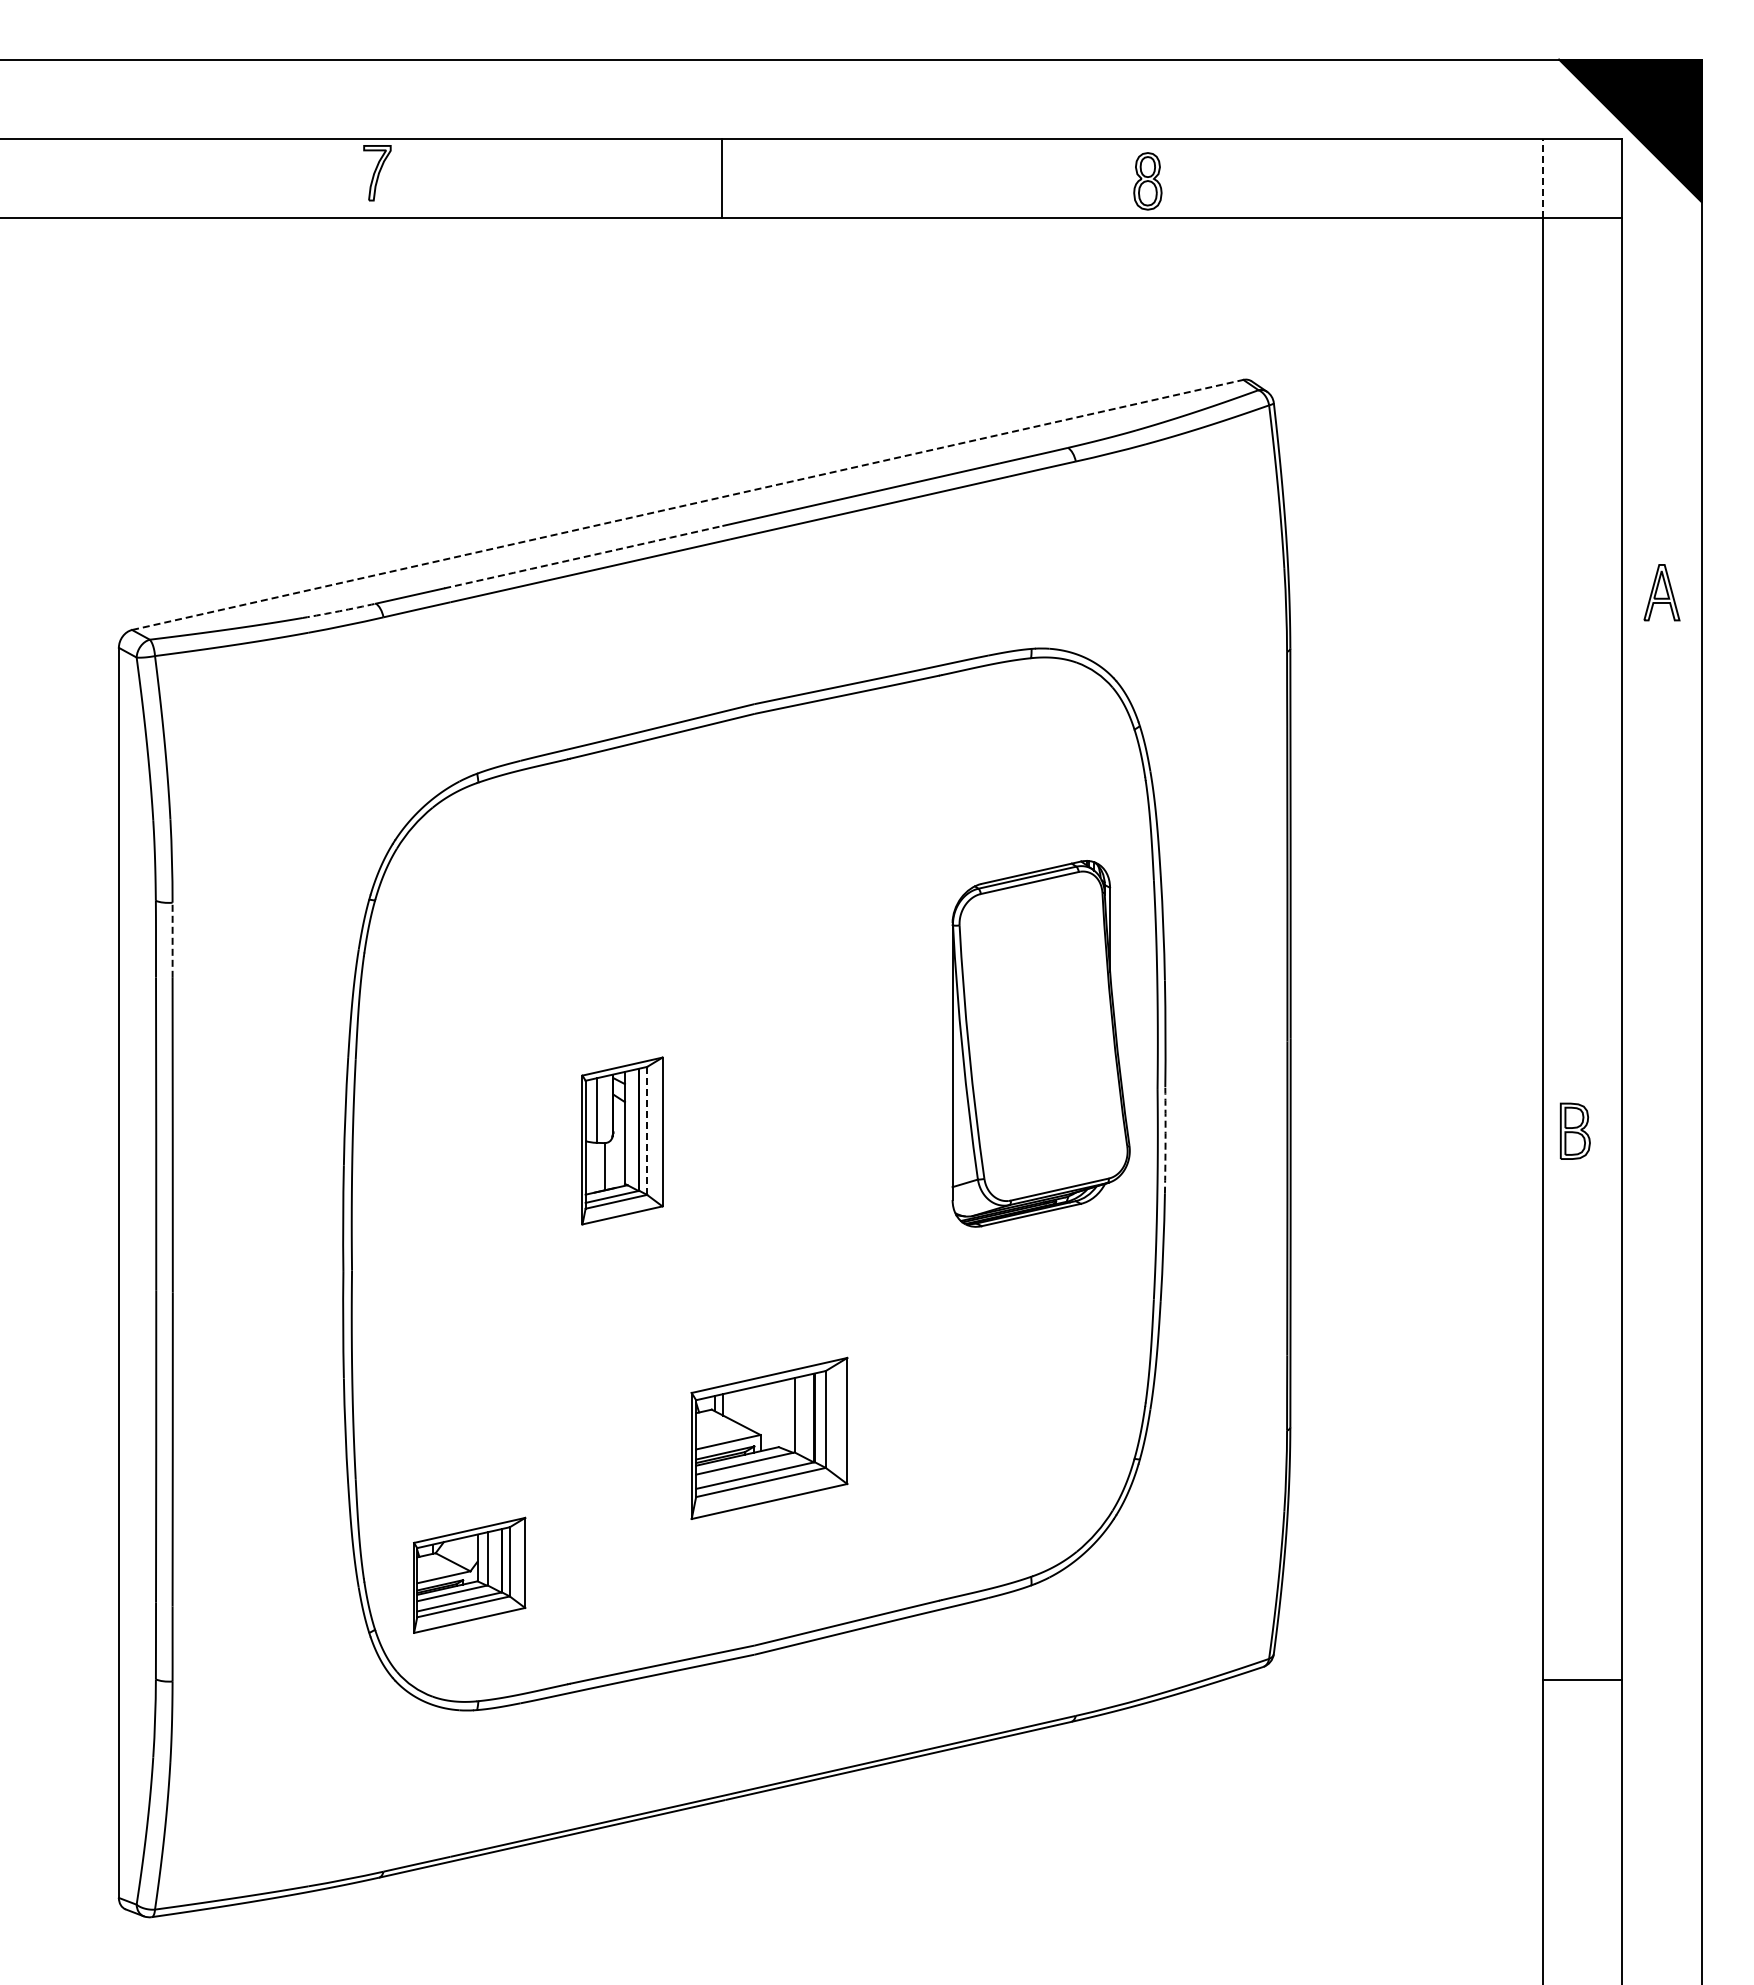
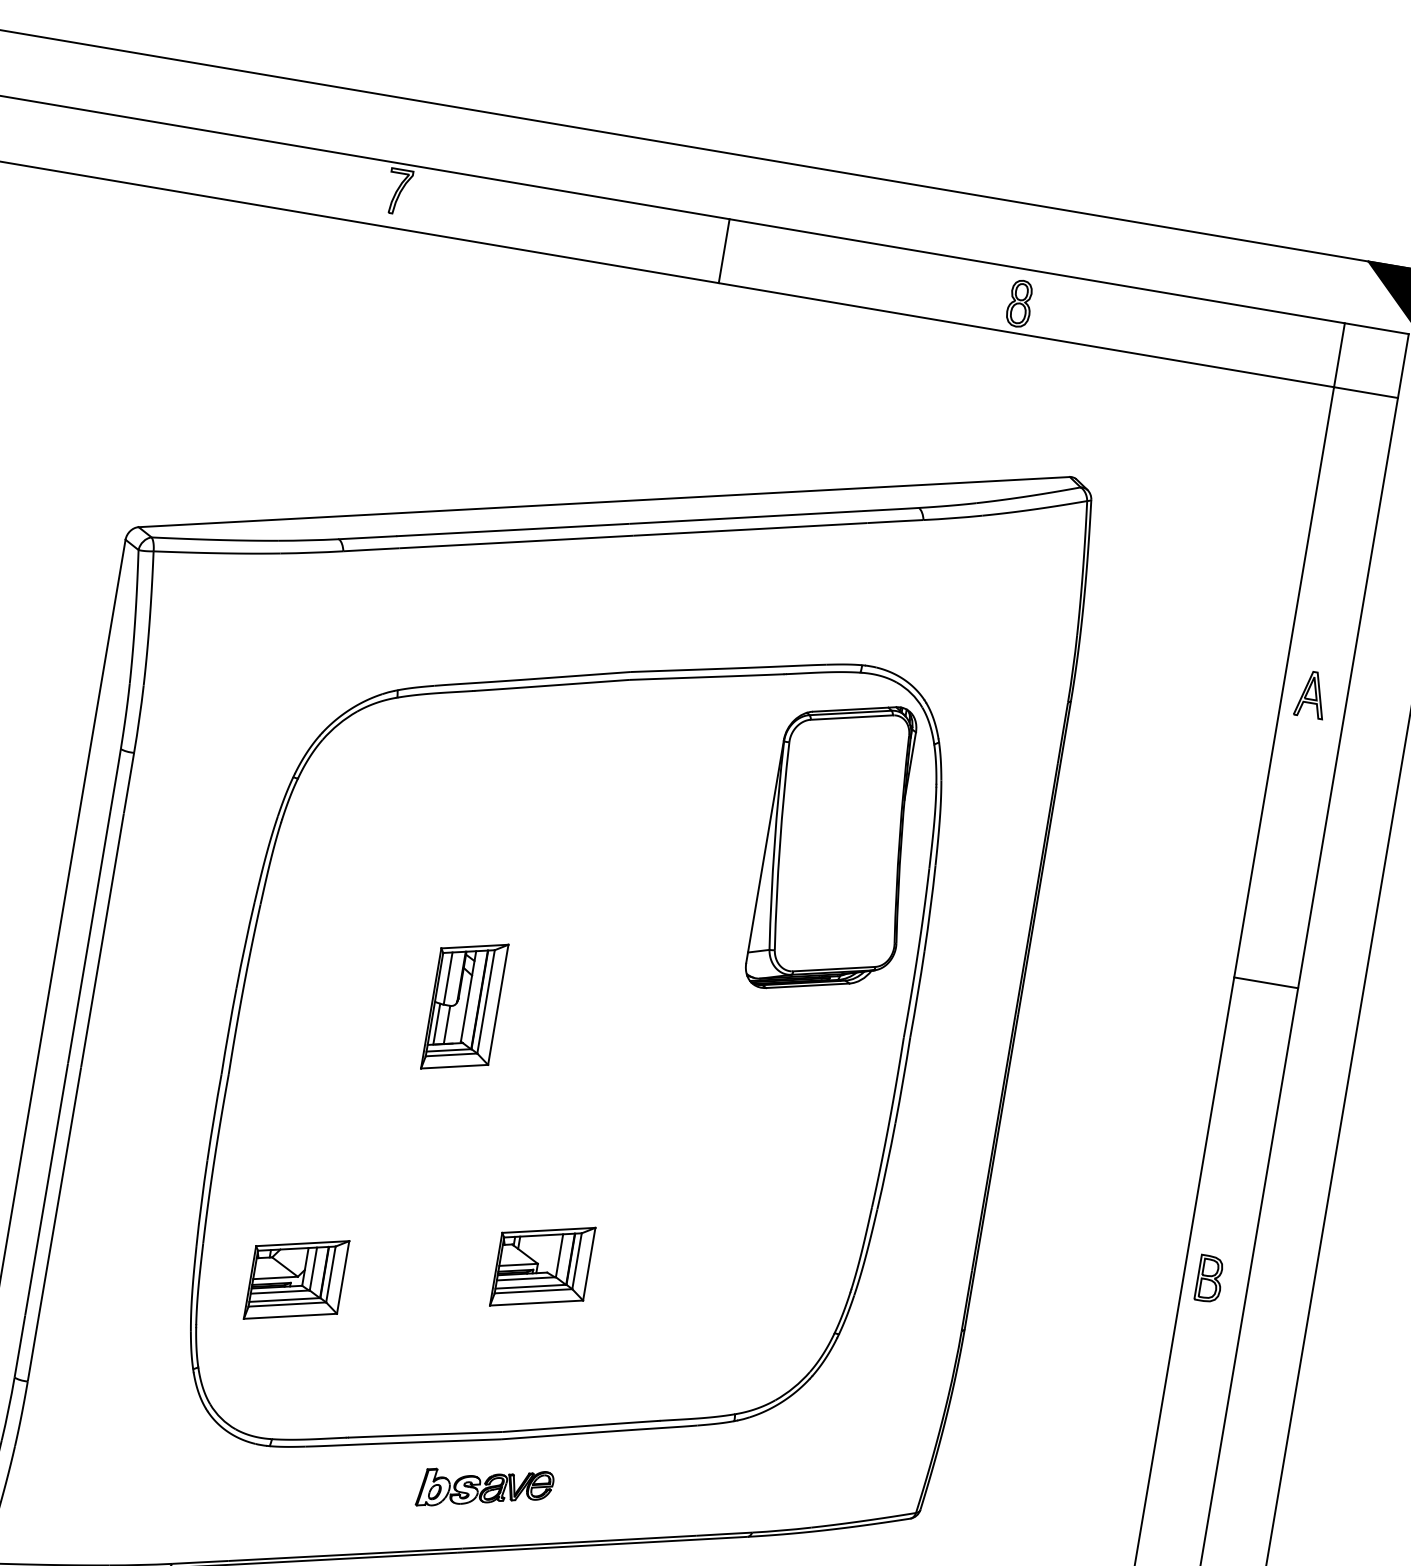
line: (722, 177) -> (724, 250), moved
line: (1543, 178) -> (1339, 355), dashed -> solid
line: (687, 504) -> (604, 501), dashed -> solid
arc: (583, 557) -> (512, 530), dashed -> solid
part: (1661, 592) -> (1311, 694), moved
arc: (339, 611) -> (308, 540), dashed -> solid
line: (172, 939) -> (129, 782), dashed -> solid
line: (1582, 949) -> (1265, 983), added
part: (1040, 1043) -> (838, 848), moved
line: (647, 1130) -> (486, 1001), dashed -> solid
part: (1574, 1130) -> (1209, 1278), moved
arc: (1165, 1140) -> (903, 1080), dashed -> solid
line: (592, 1167) -> (436, 1023), added
part: (768, 1437) -> (542, 1265), size x0.71
part: (469, 1574) -> (296, 1279), moved
part: (745, 1718) -> (485, 1489), added

